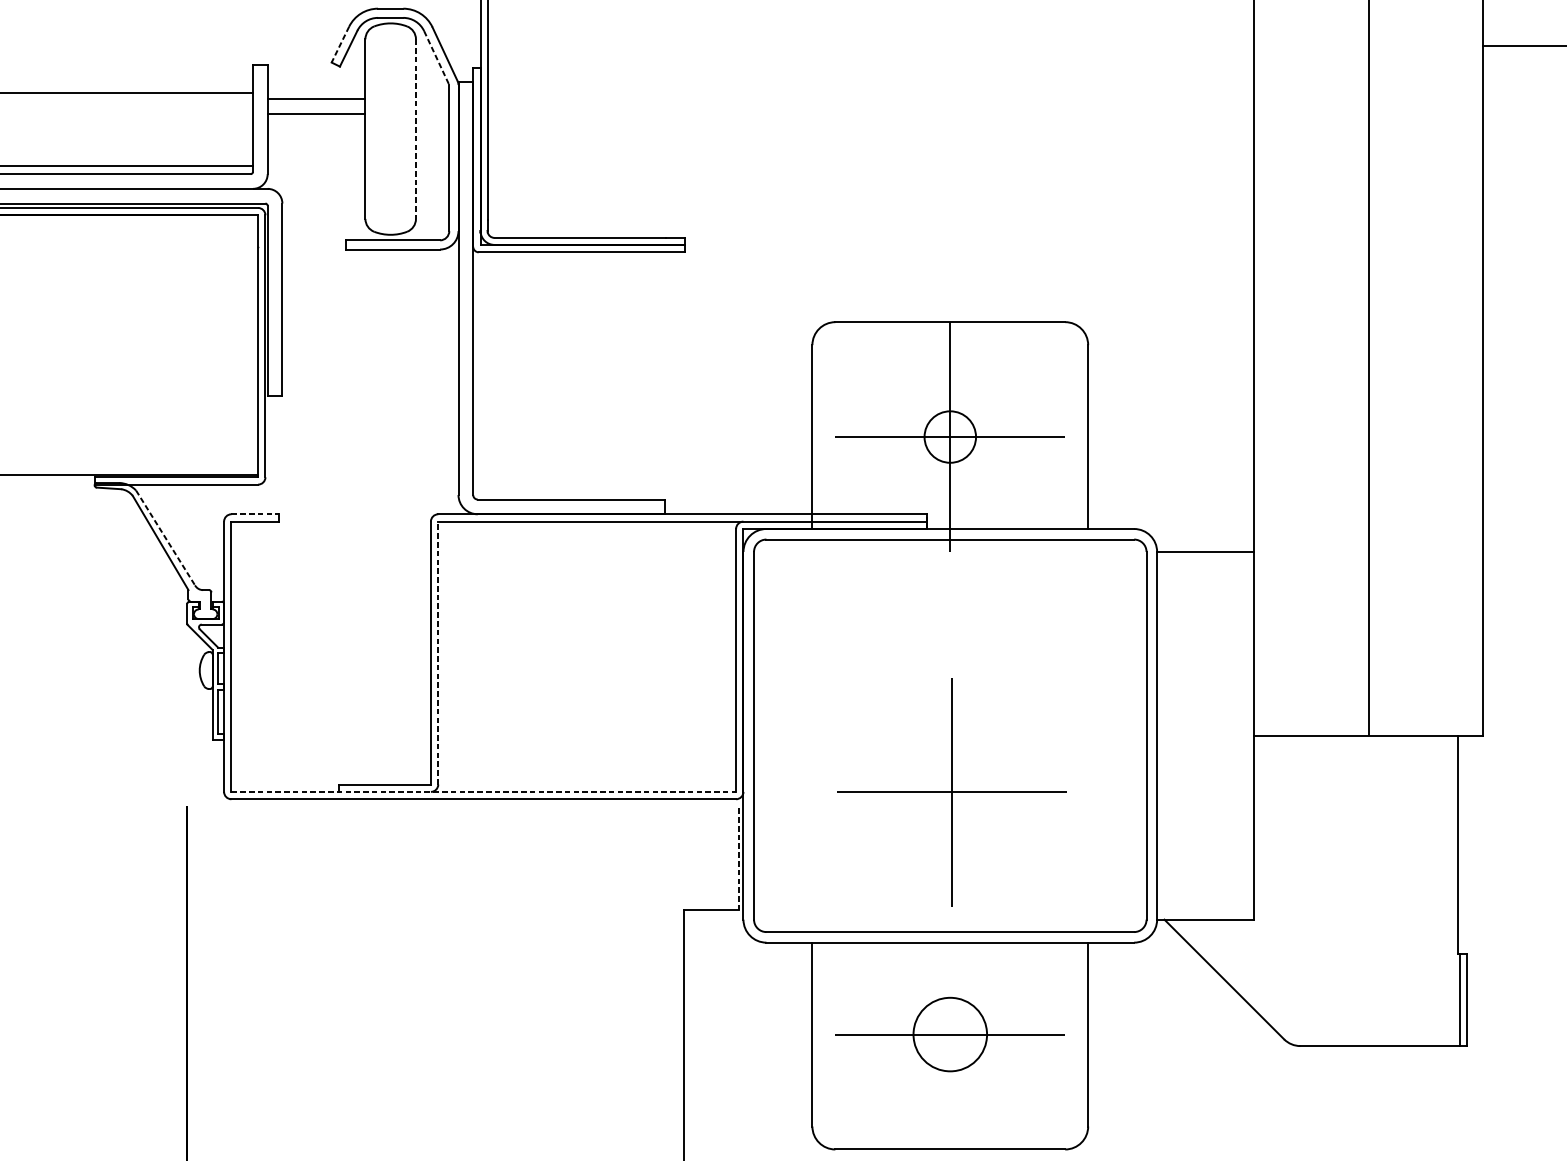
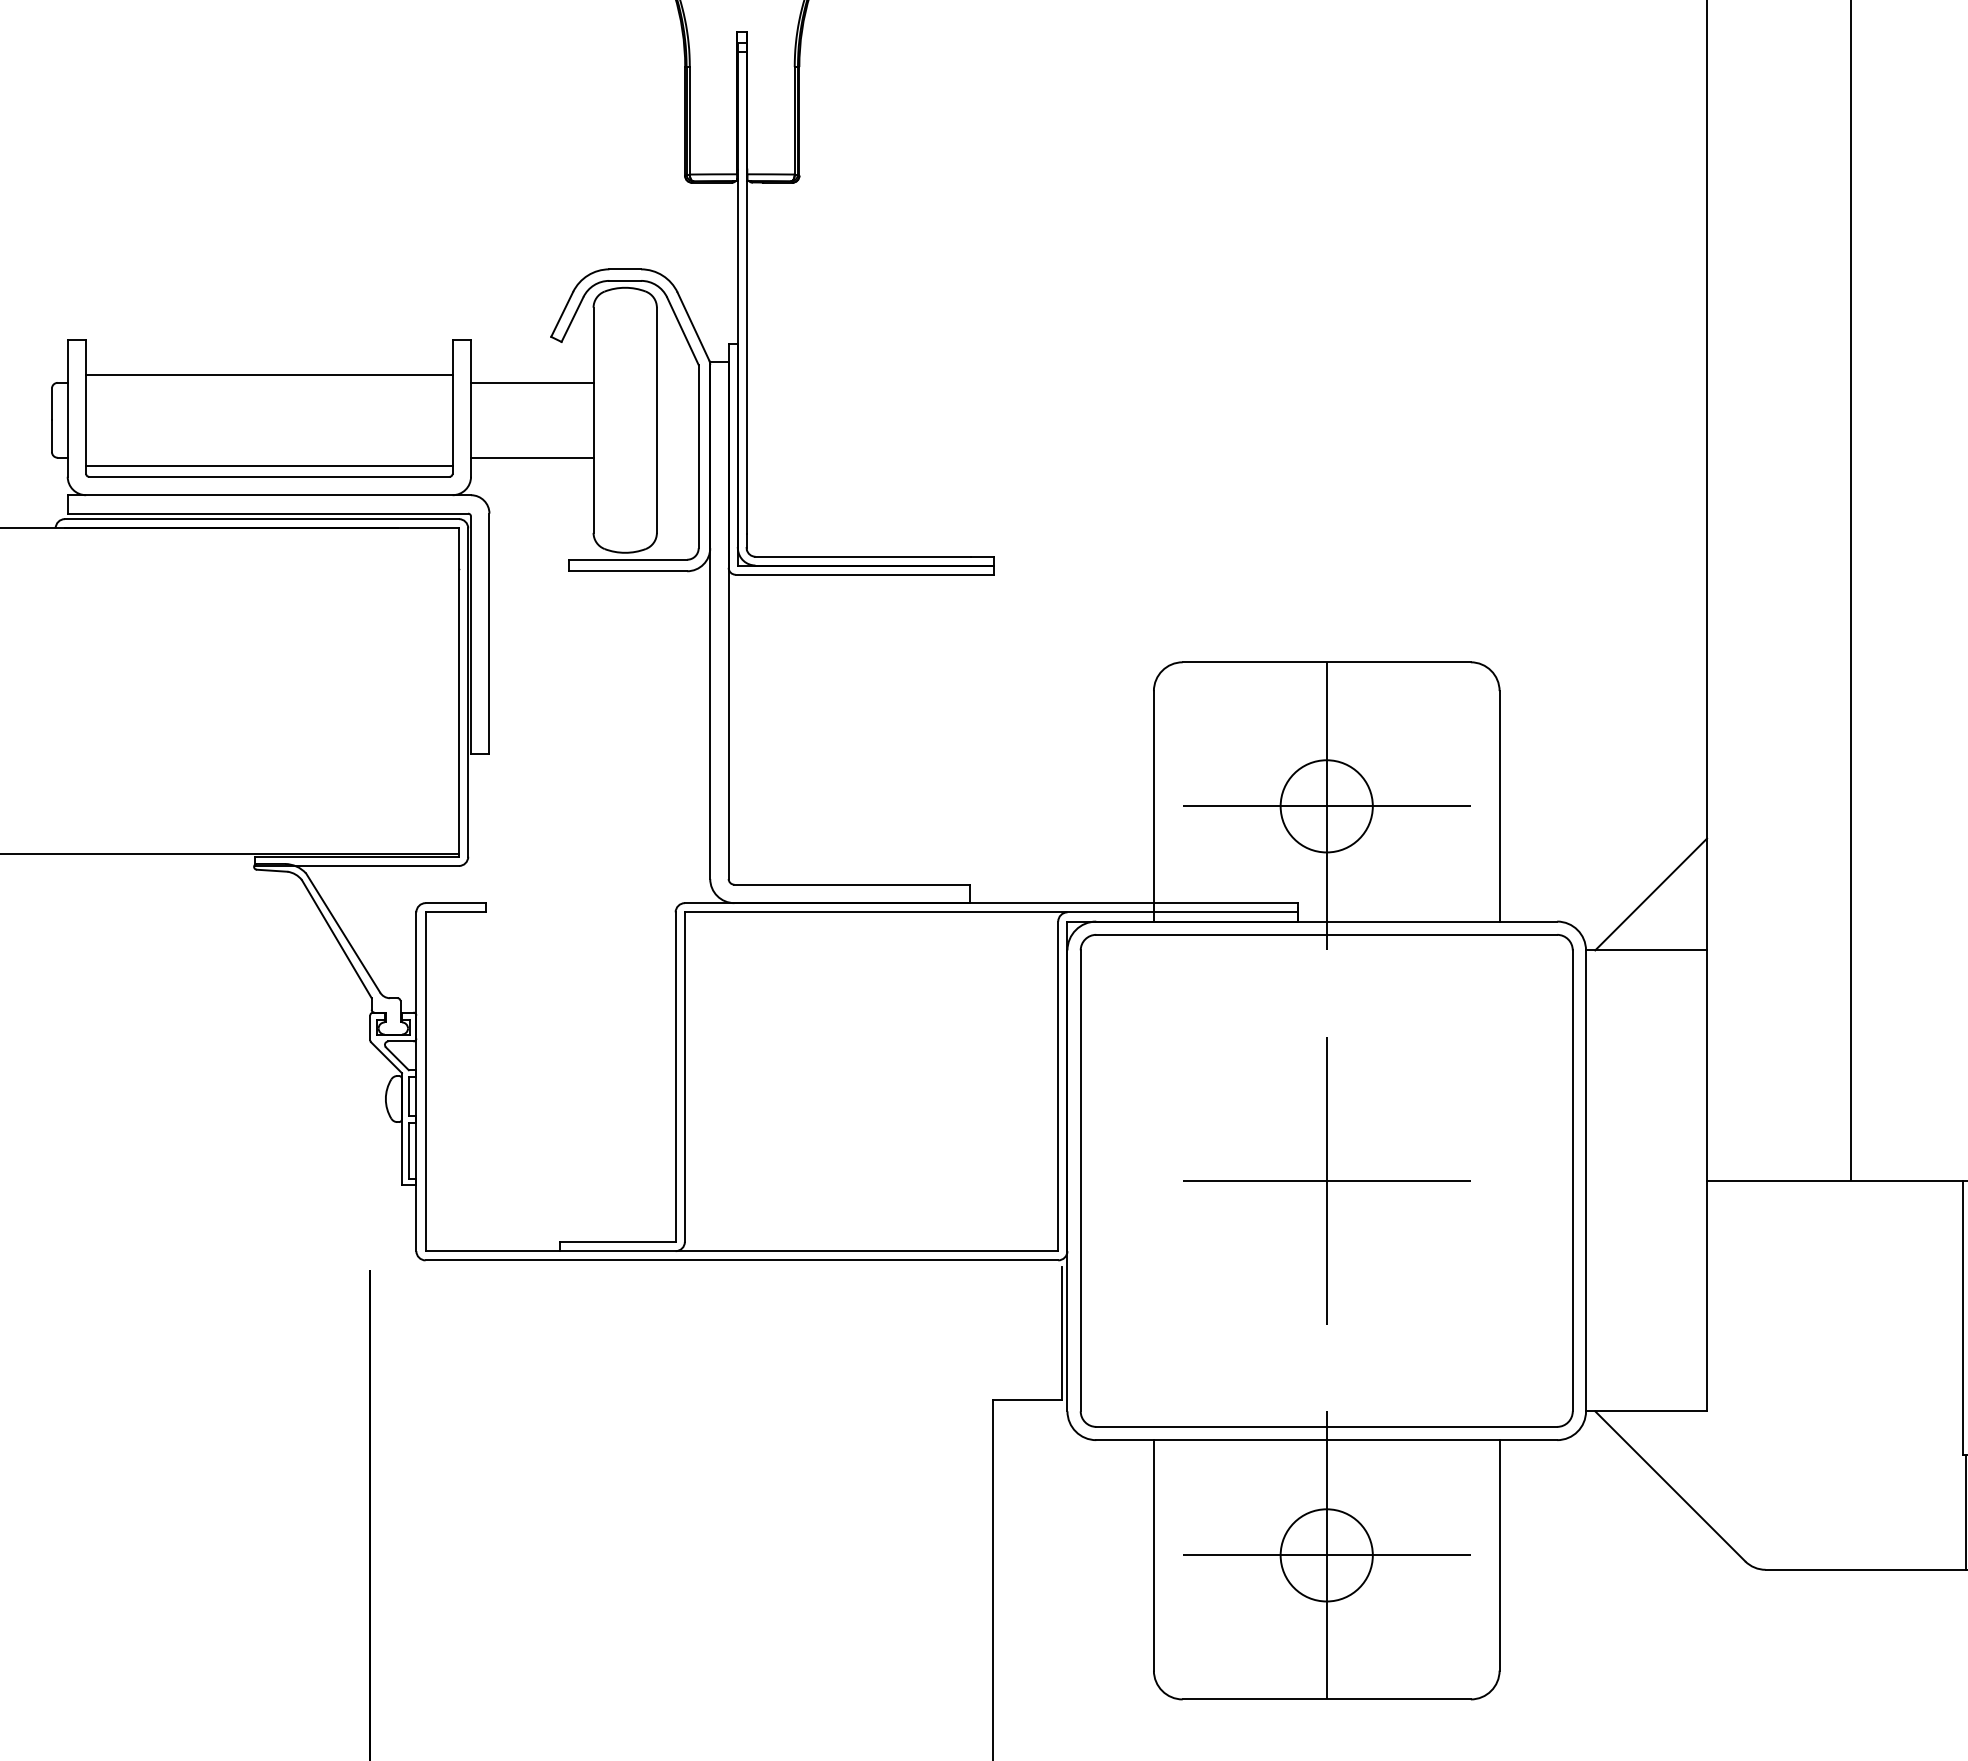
line: (340, 44) -> (562, 314), dashed -> solid
line: (437, 58) -> (683, 331), dashed -> solid
line: (316, 114) -> (532, 457), moved
line: (415, 129) -> (656, 420), dashed -> solid
circle: (950, 437) -> (1326, 806), size x1.43
line: (1209, 507) -> (1651, 894), added
line: (255, 514) -> (455, 903), dashed -> solid
line: (165, 537) -> (343, 932), dashed -> solid
line: (437, 653) -> (684, 1077), dashed -> solid
line: (484, 792) -> (742, 1251), dashed -> solid
part: (951, 792) -> (1326, 1180), moved
line: (738, 857) -> (1061, 1333), dashed -> solid
line: (950, 1034) -> (1326, 1555), added

